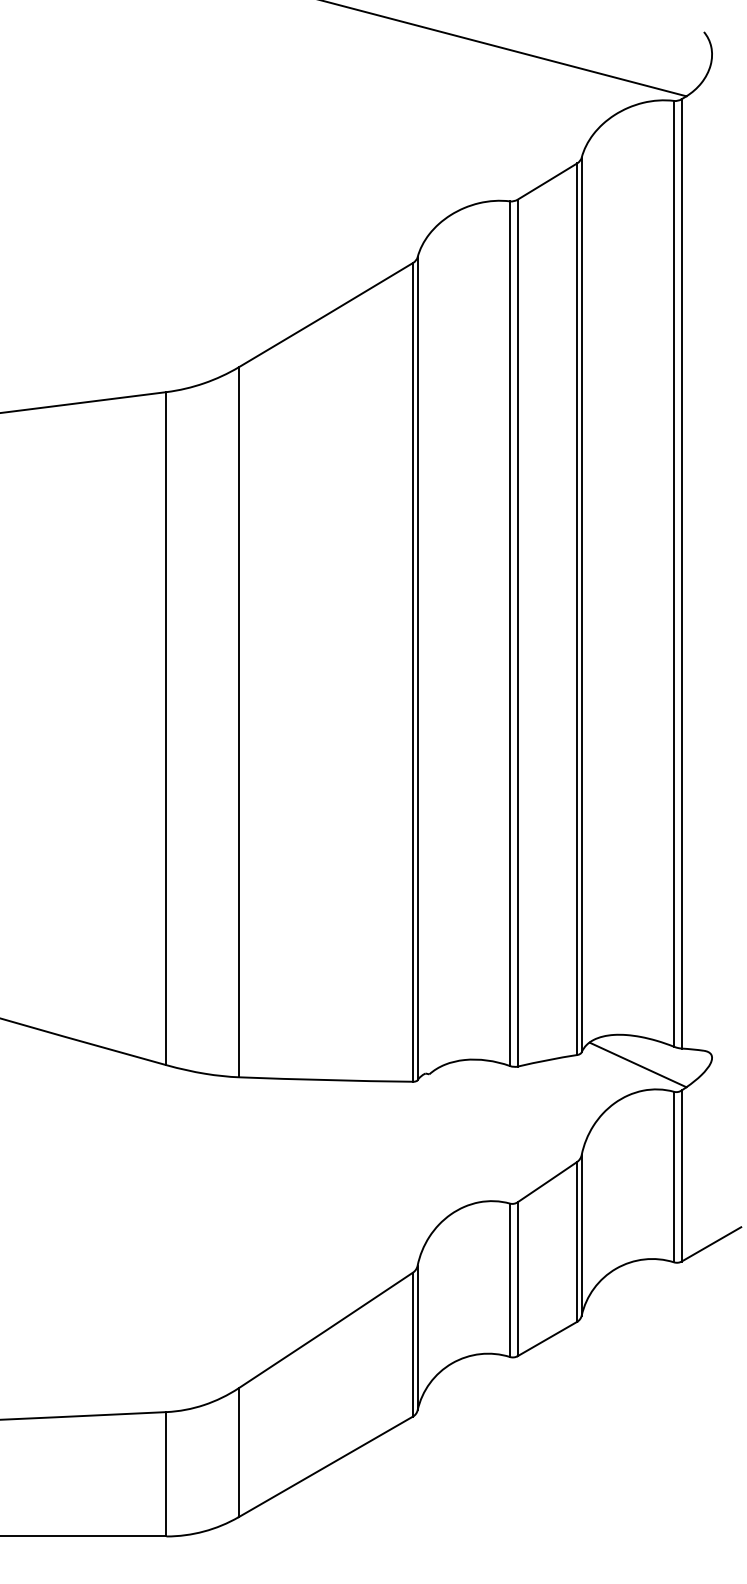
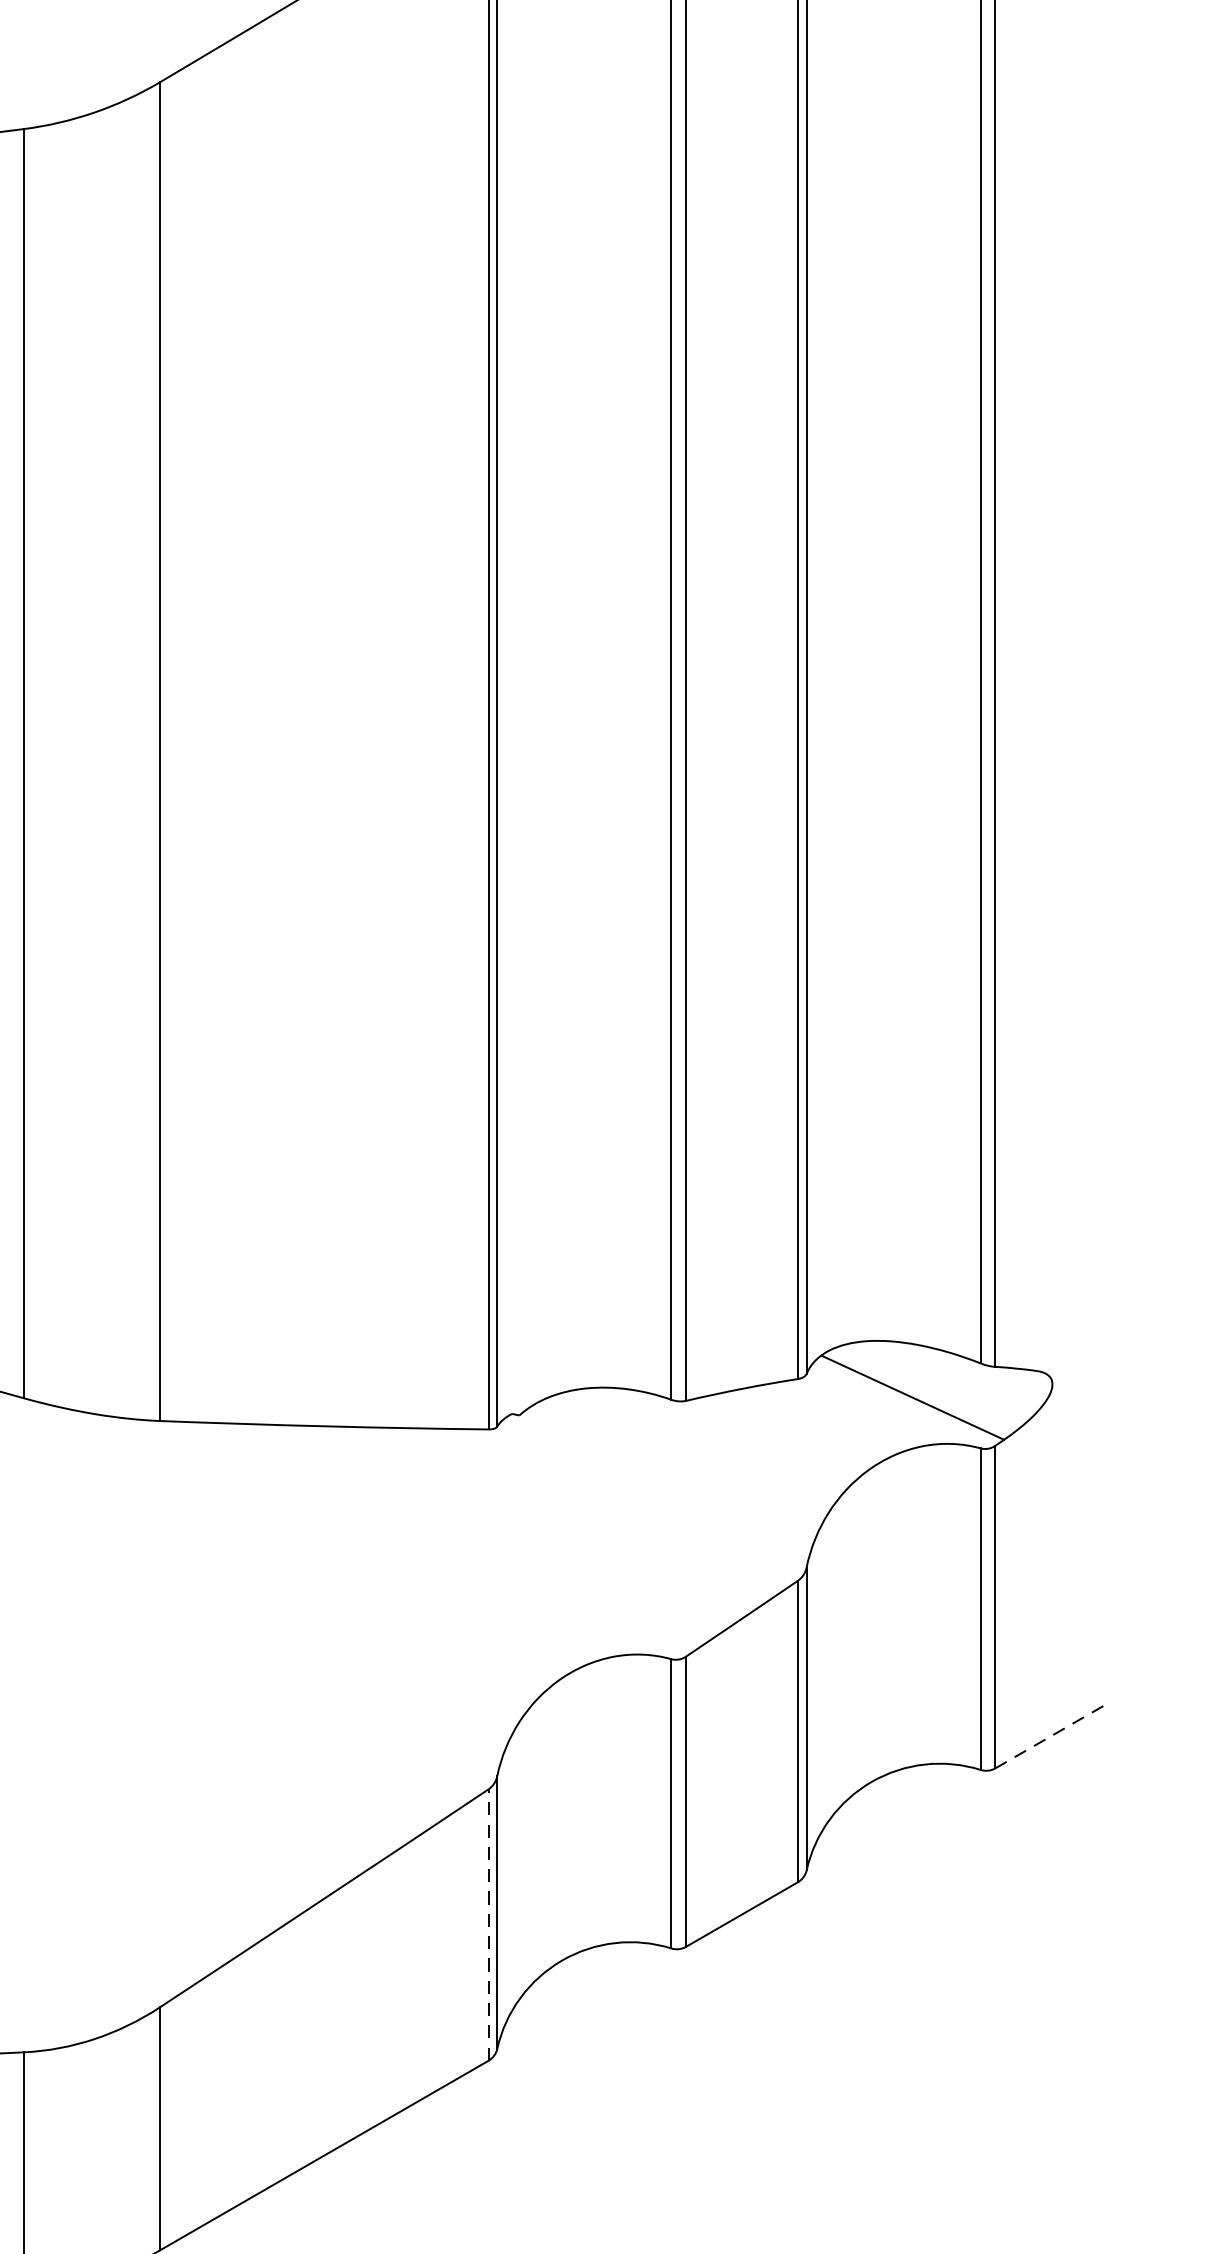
line: (711, 1244) -> (1051, 1736), solid -> dashed
line: (413, 1344) -> (489, 1924), solid -> dashed

